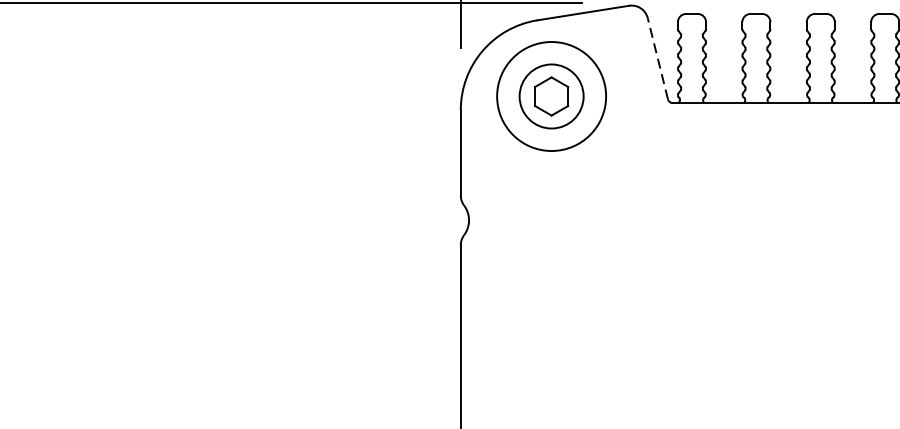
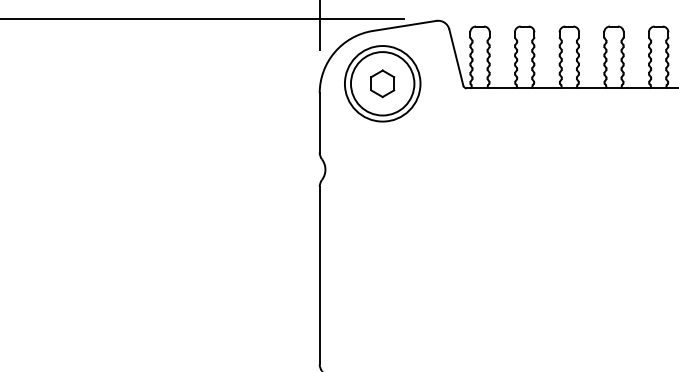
line: (658, 58) -> (456, 57), dashed -> solid
circle: (551, 96) -> (382, 83), size x1.43

